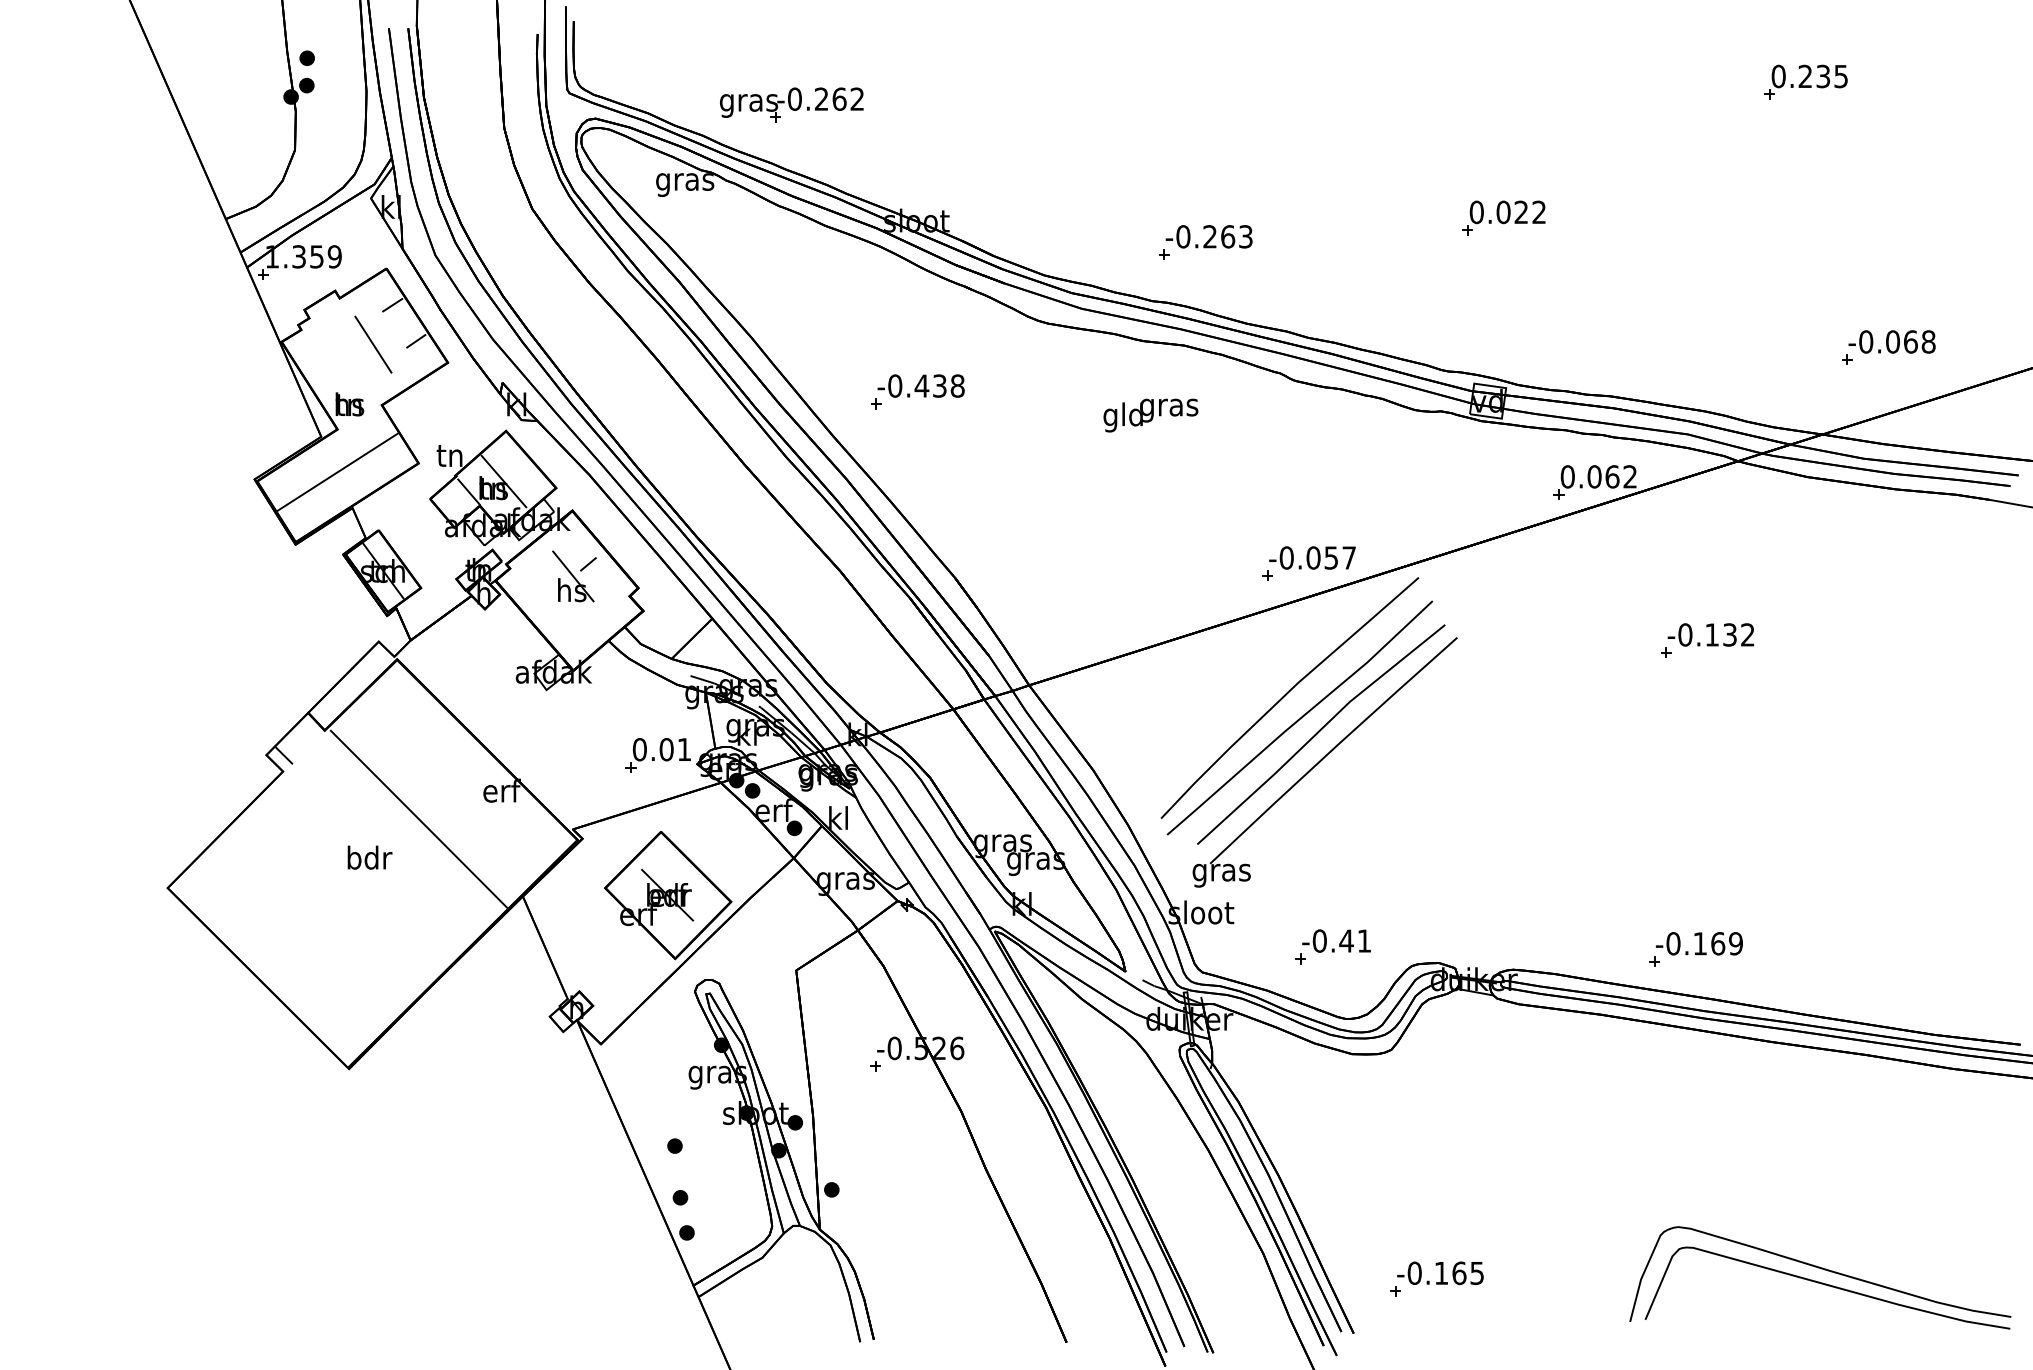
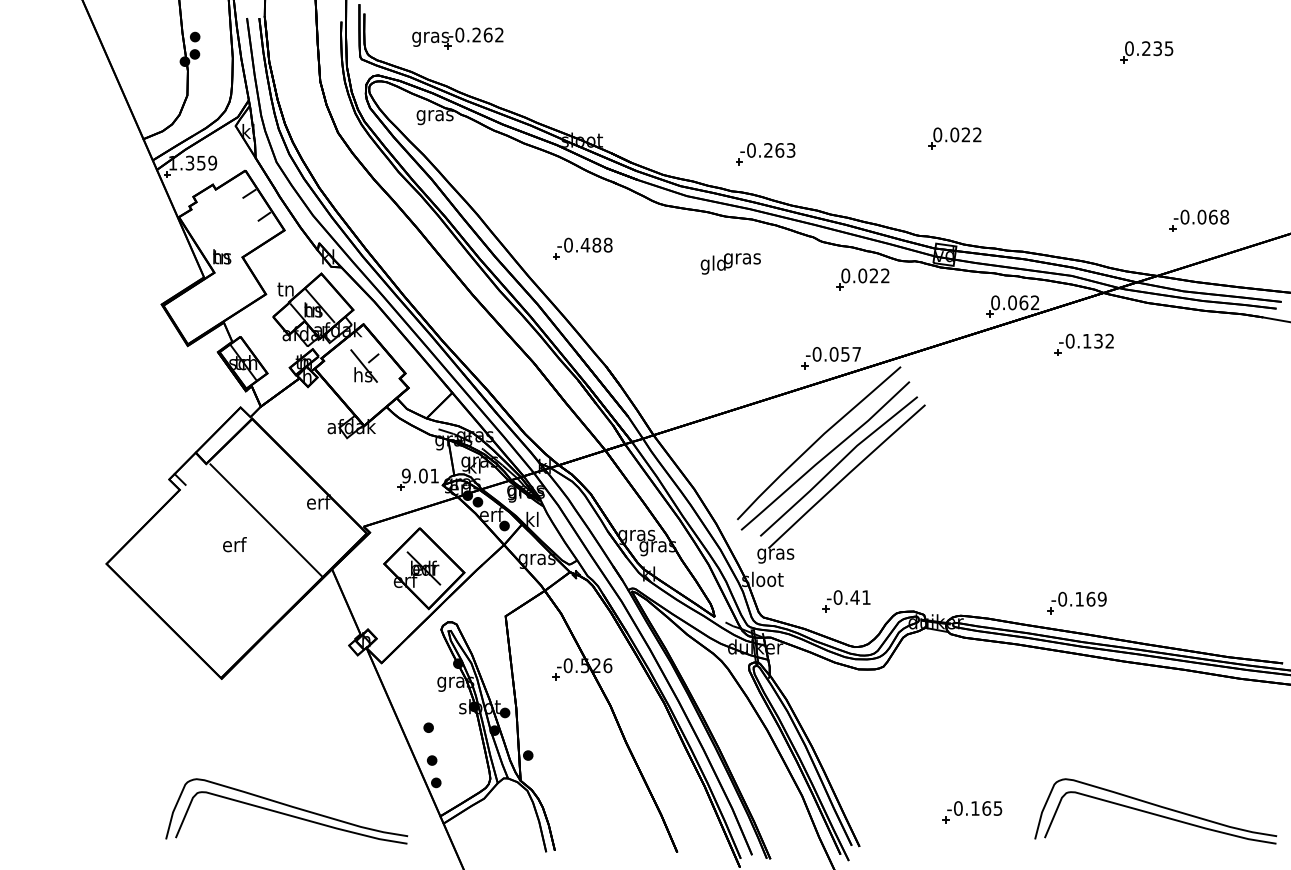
part: (791, 104) -> (457, 38), moved
line: (372, 344) -> (236, 218), removed
text: (939, 384) -> (596, 244), -0.438 -> -0.488
part: (1358, 440) -> (862, 279), added
line: (337, 471) -> (214, 299), removed
part: (1706, 640) -> (1083, 344), moved
text: (638, 750) -> (405, 476), 0.01 -> 9.01
text: (370, 857) -> (235, 544), bdr -> erf
part: (451, 1277) -> (286, 811), added
part: (1437, 1279) -> (972, 812), moved

